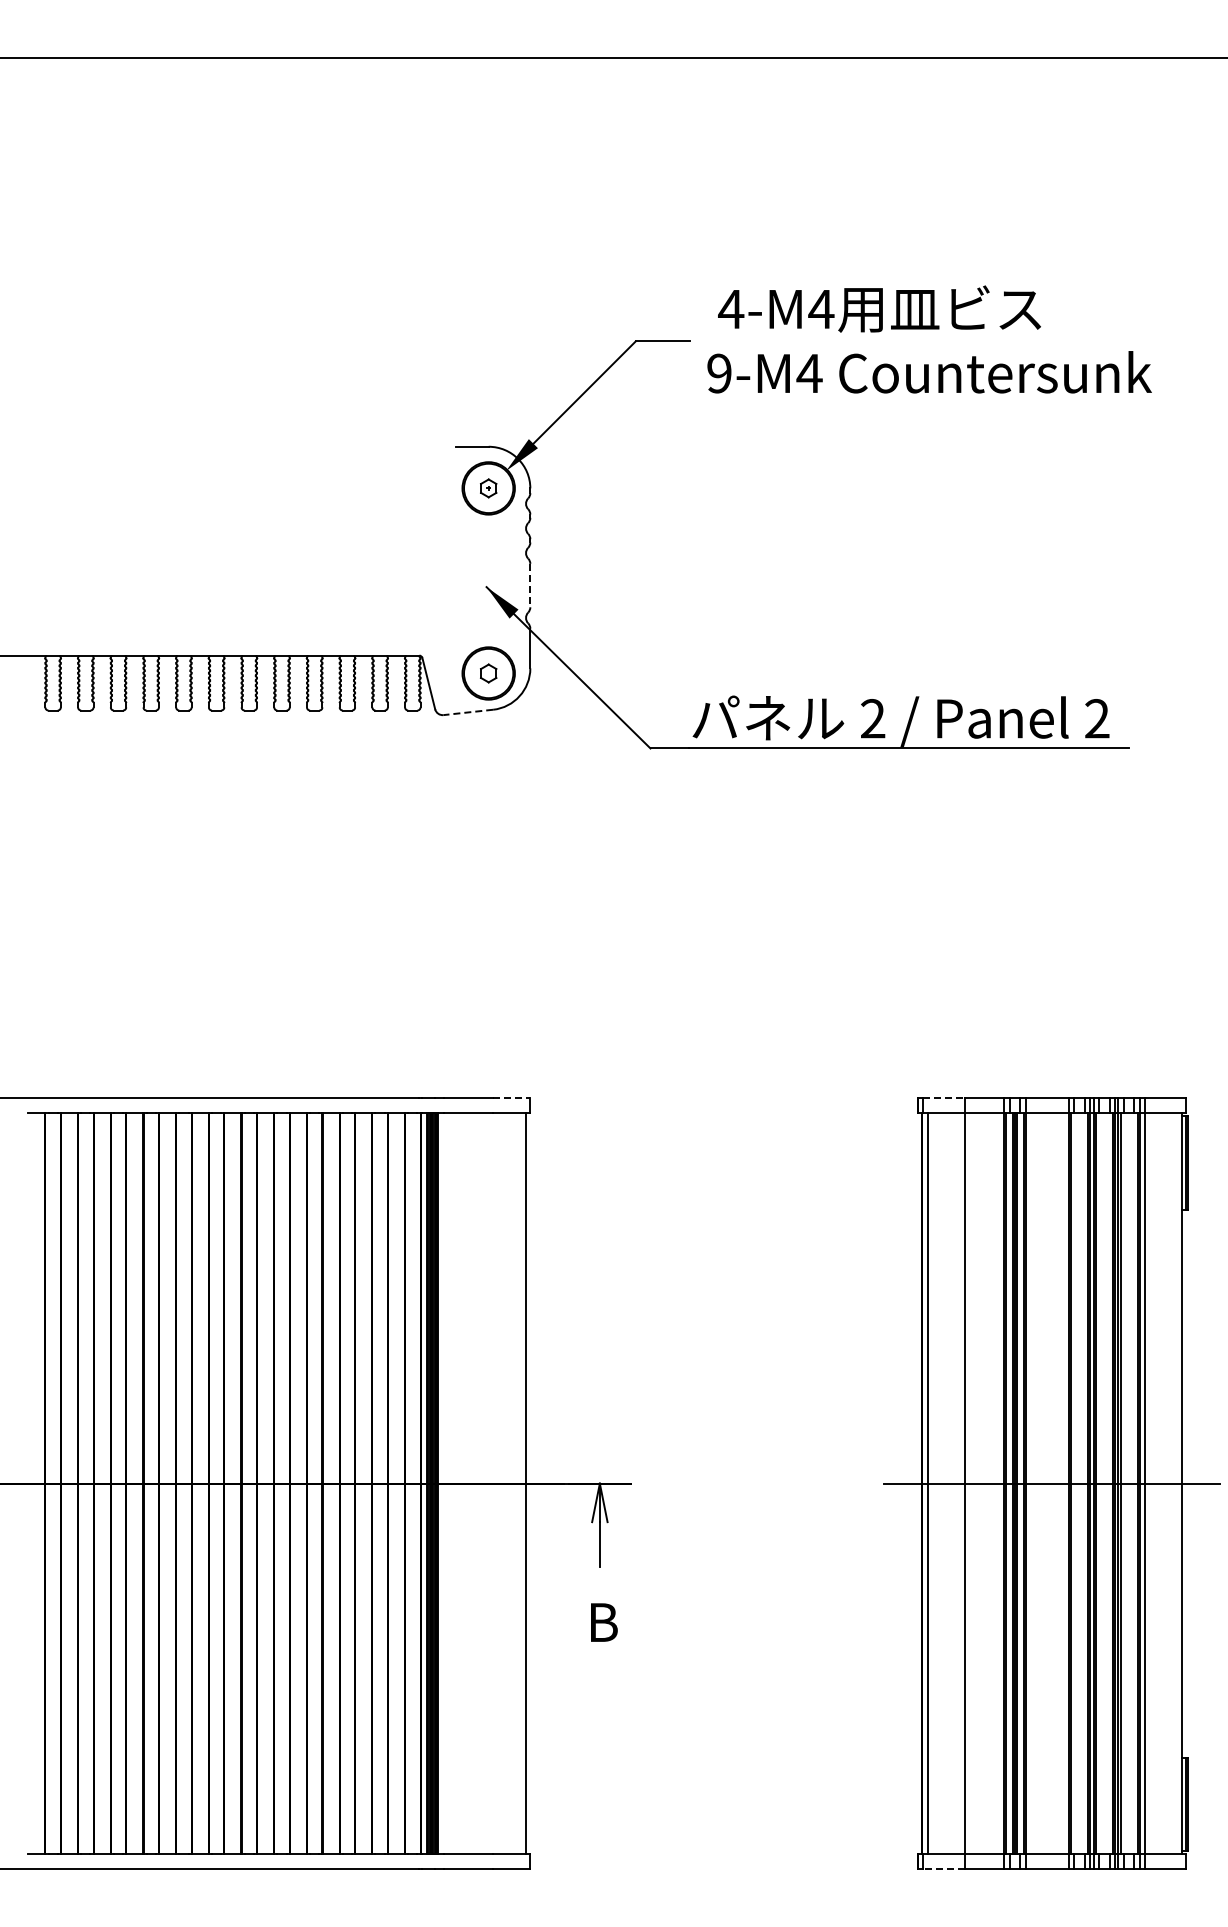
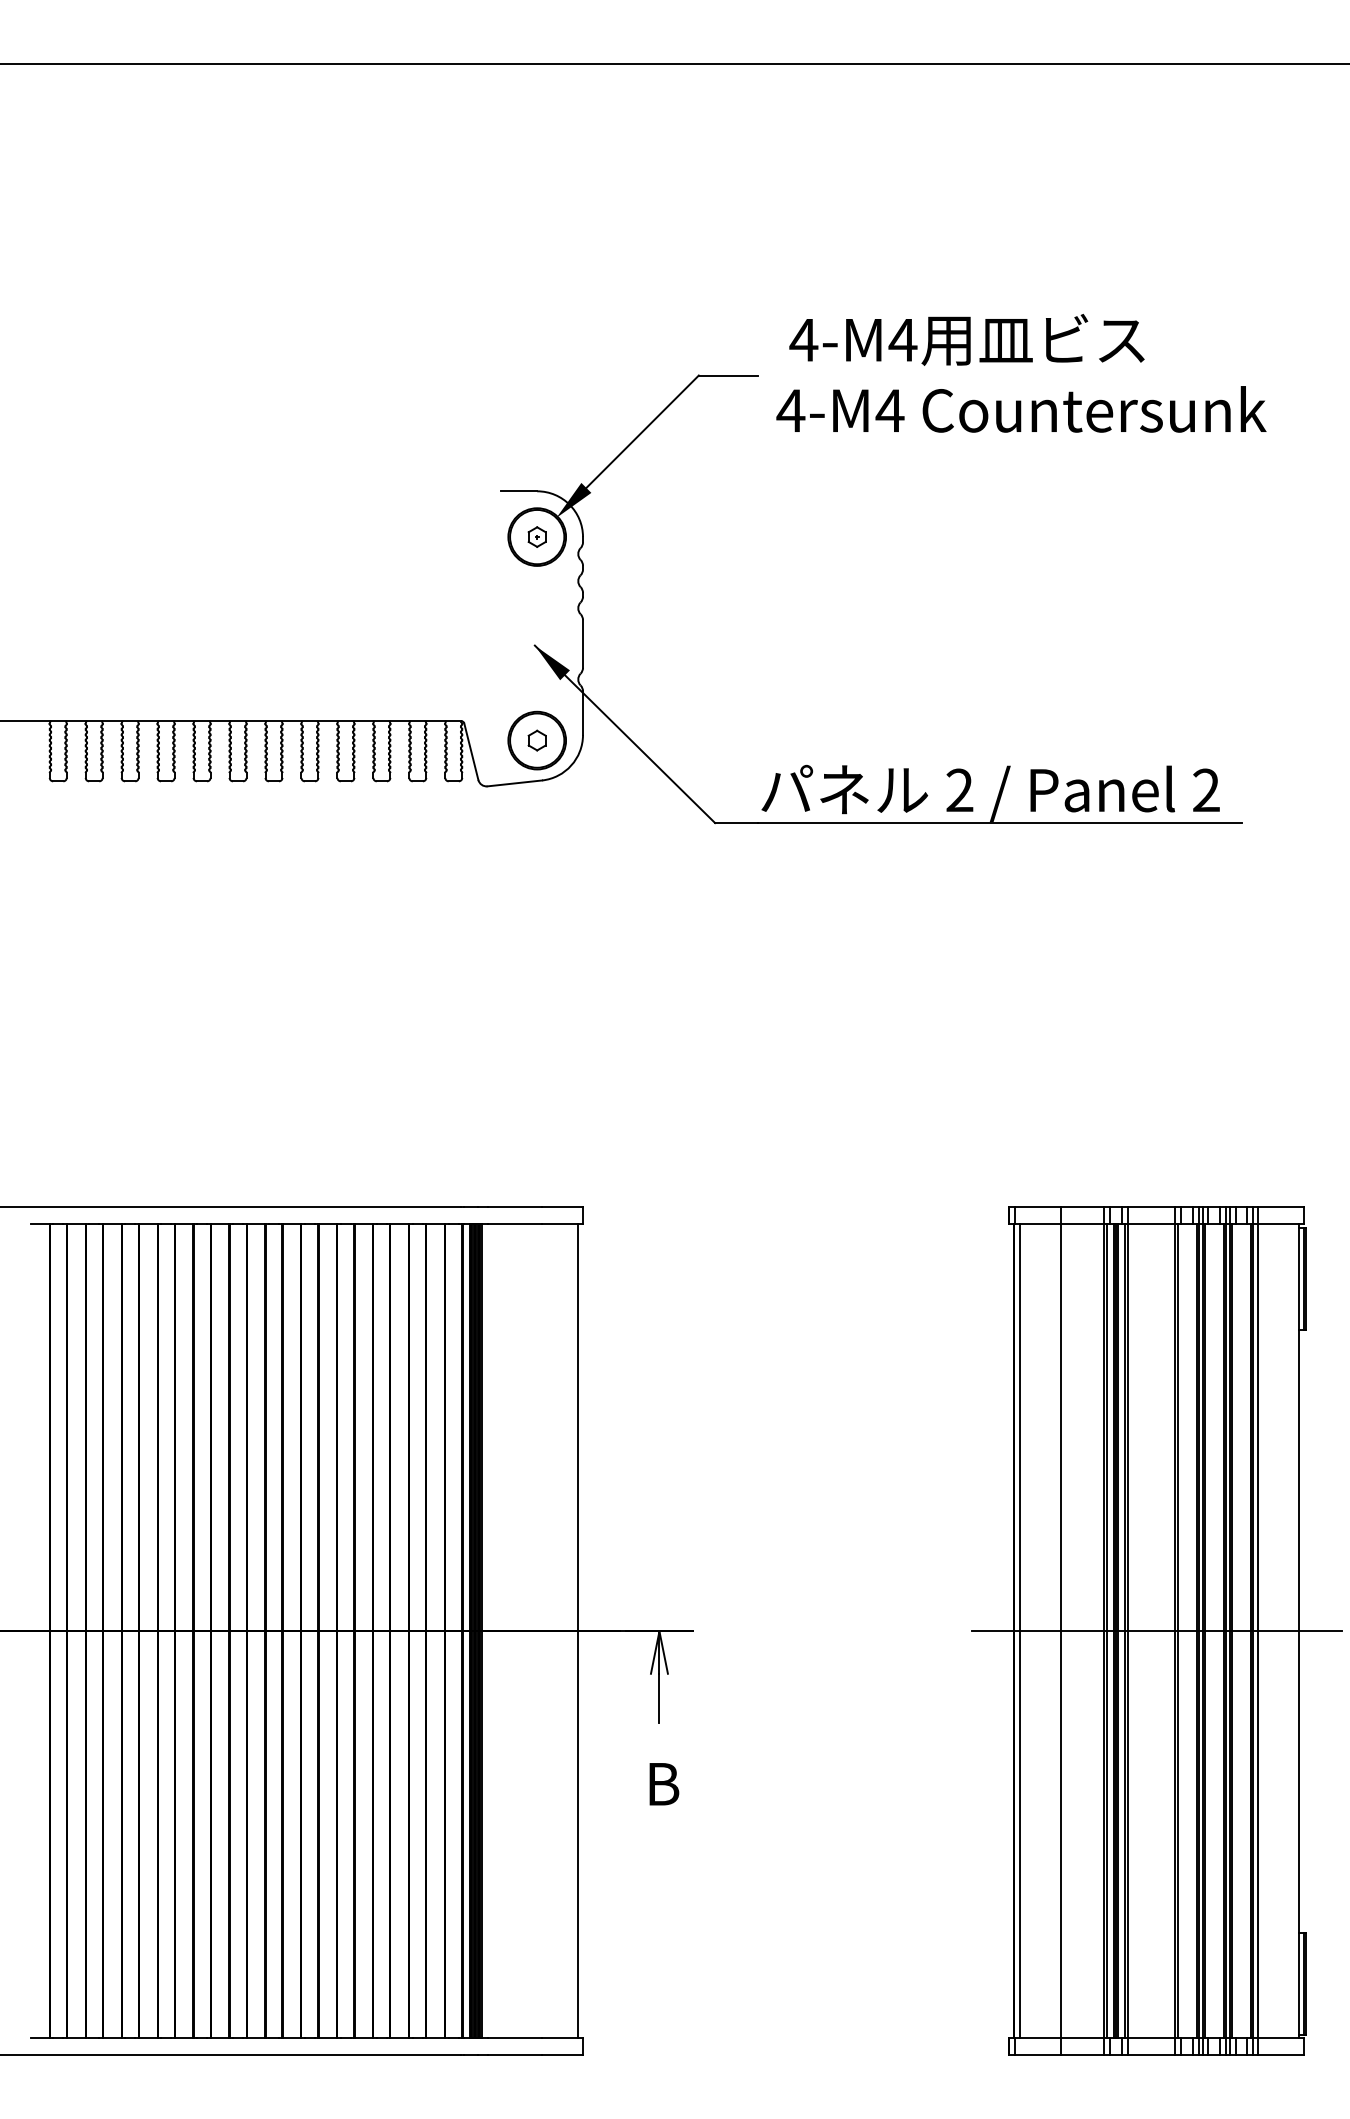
text: (719, 373) -> (791, 410), 9-M4 -> 4-M4
line: (530, 585) -> (583, 643), dashed -> solid
line: (468, 712) -> (515, 783), dashed -> solid
line: (511, 1097) -> (562, 1206), dashed -> solid
line: (943, 1097) -> (1037, 1206), dashed -> solid
line: (943, 1869) -> (1037, 2055), dashed -> solid

